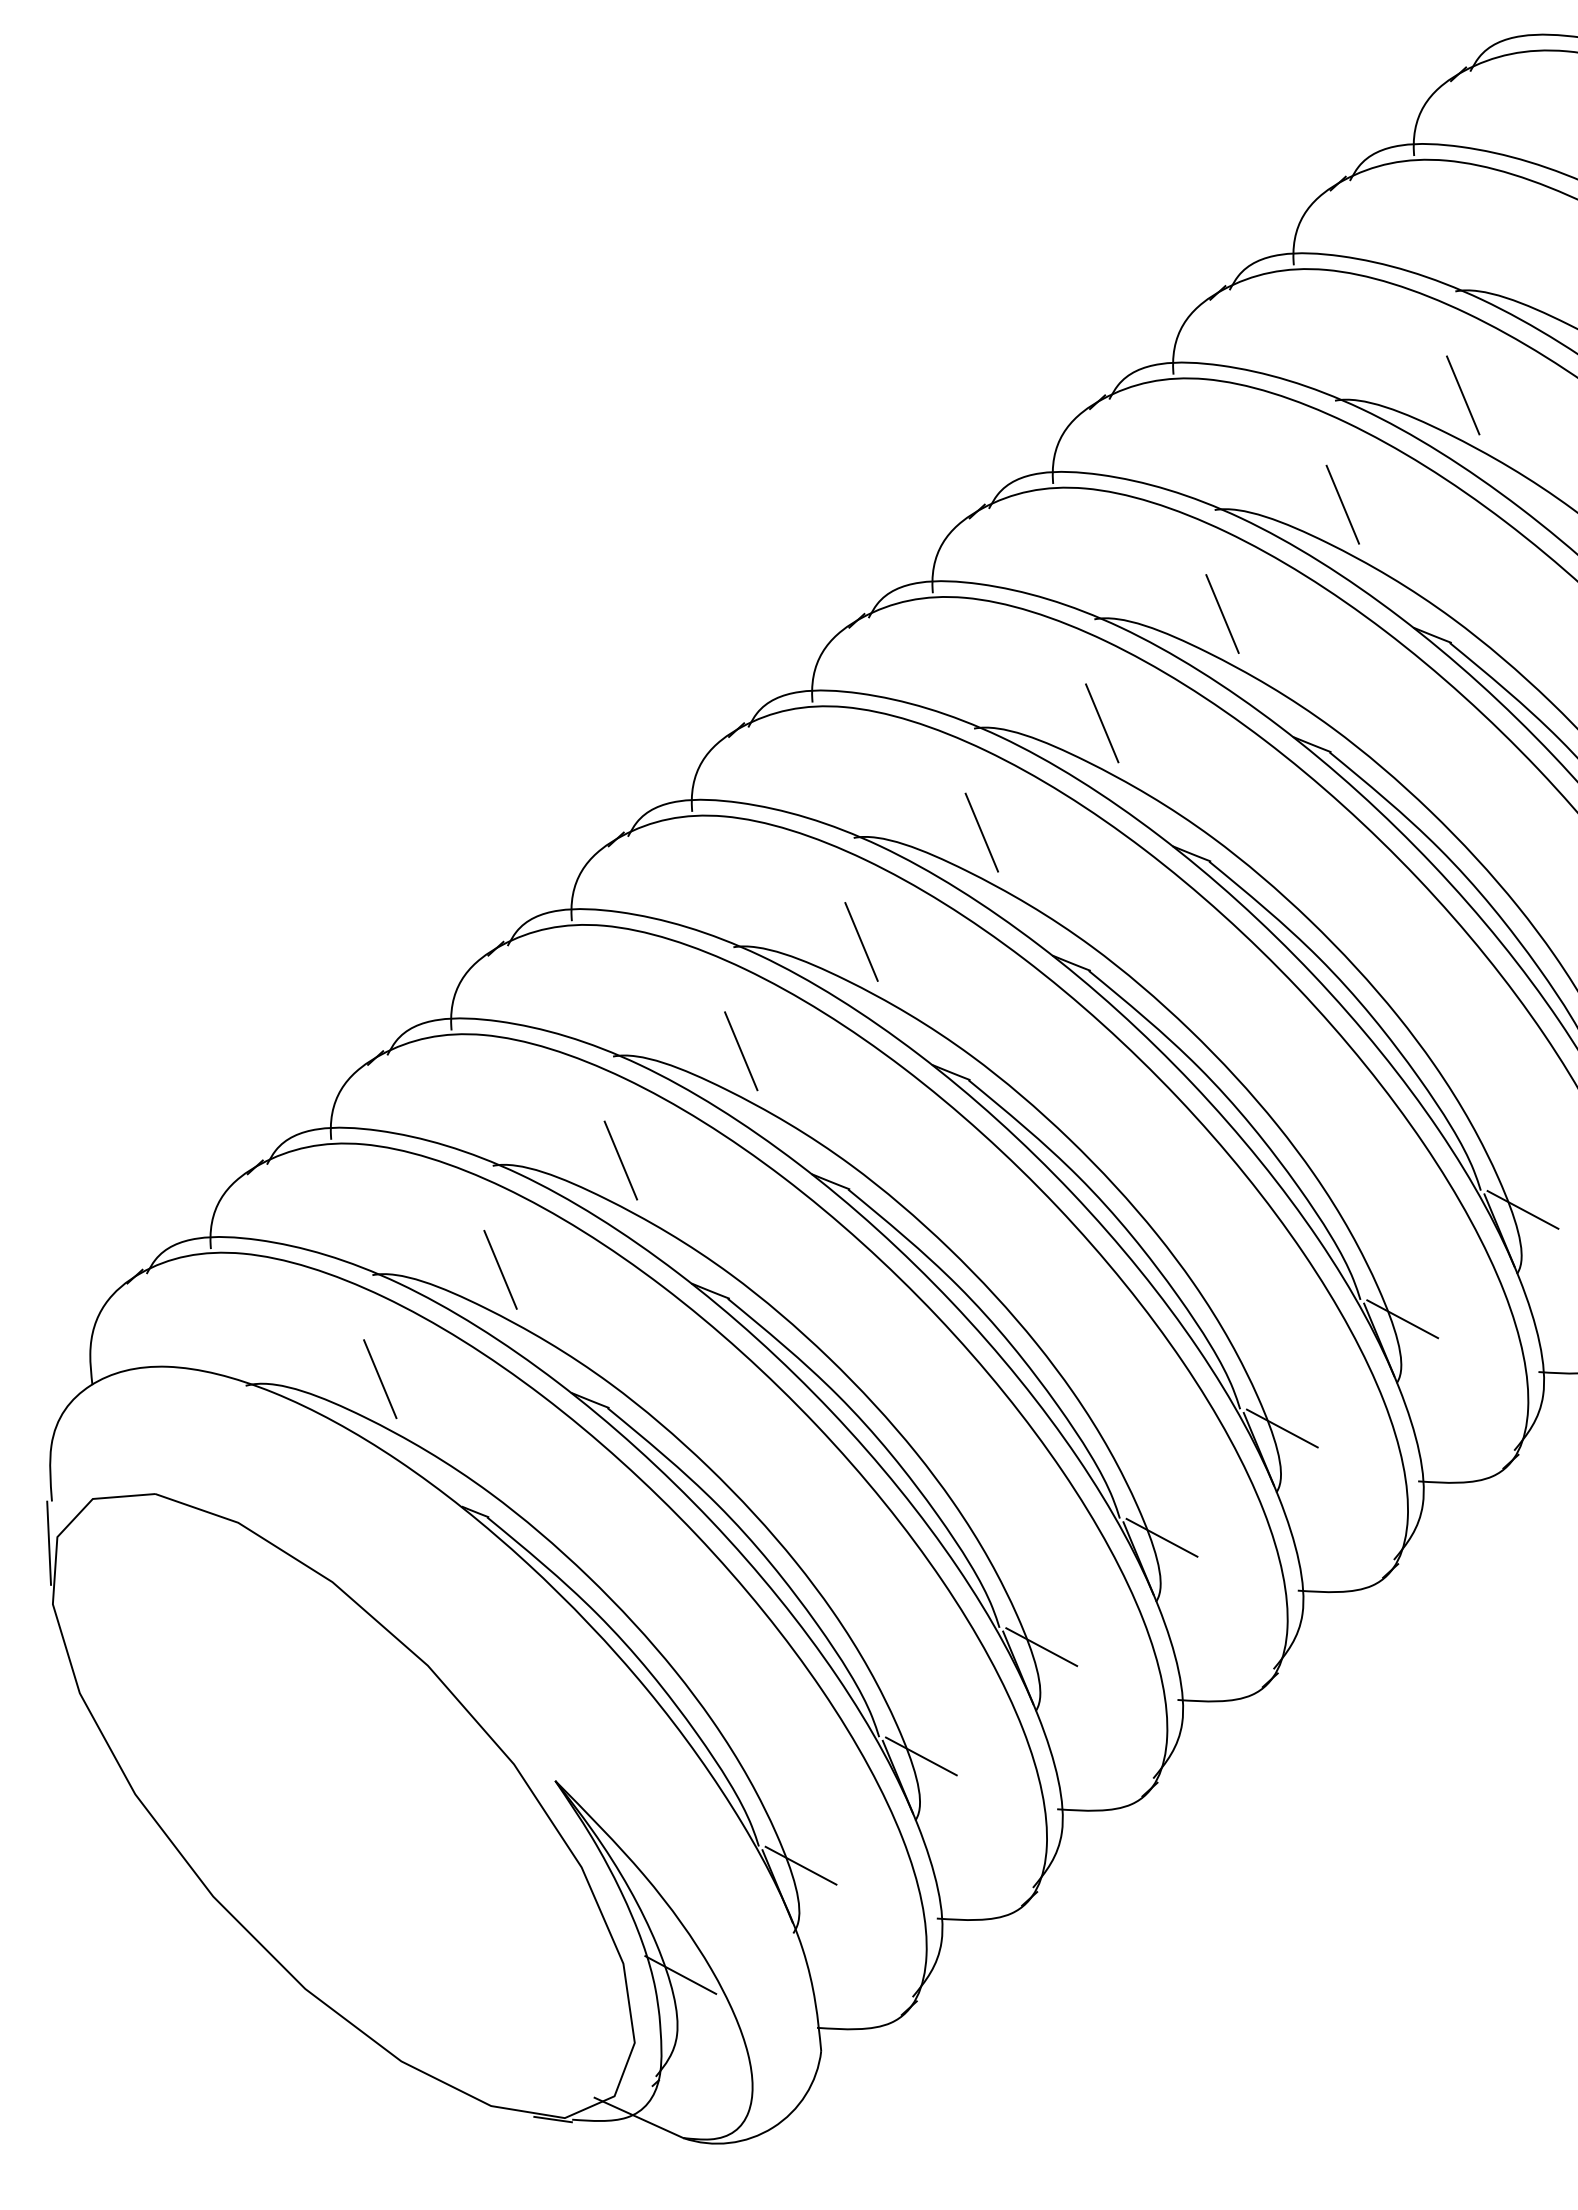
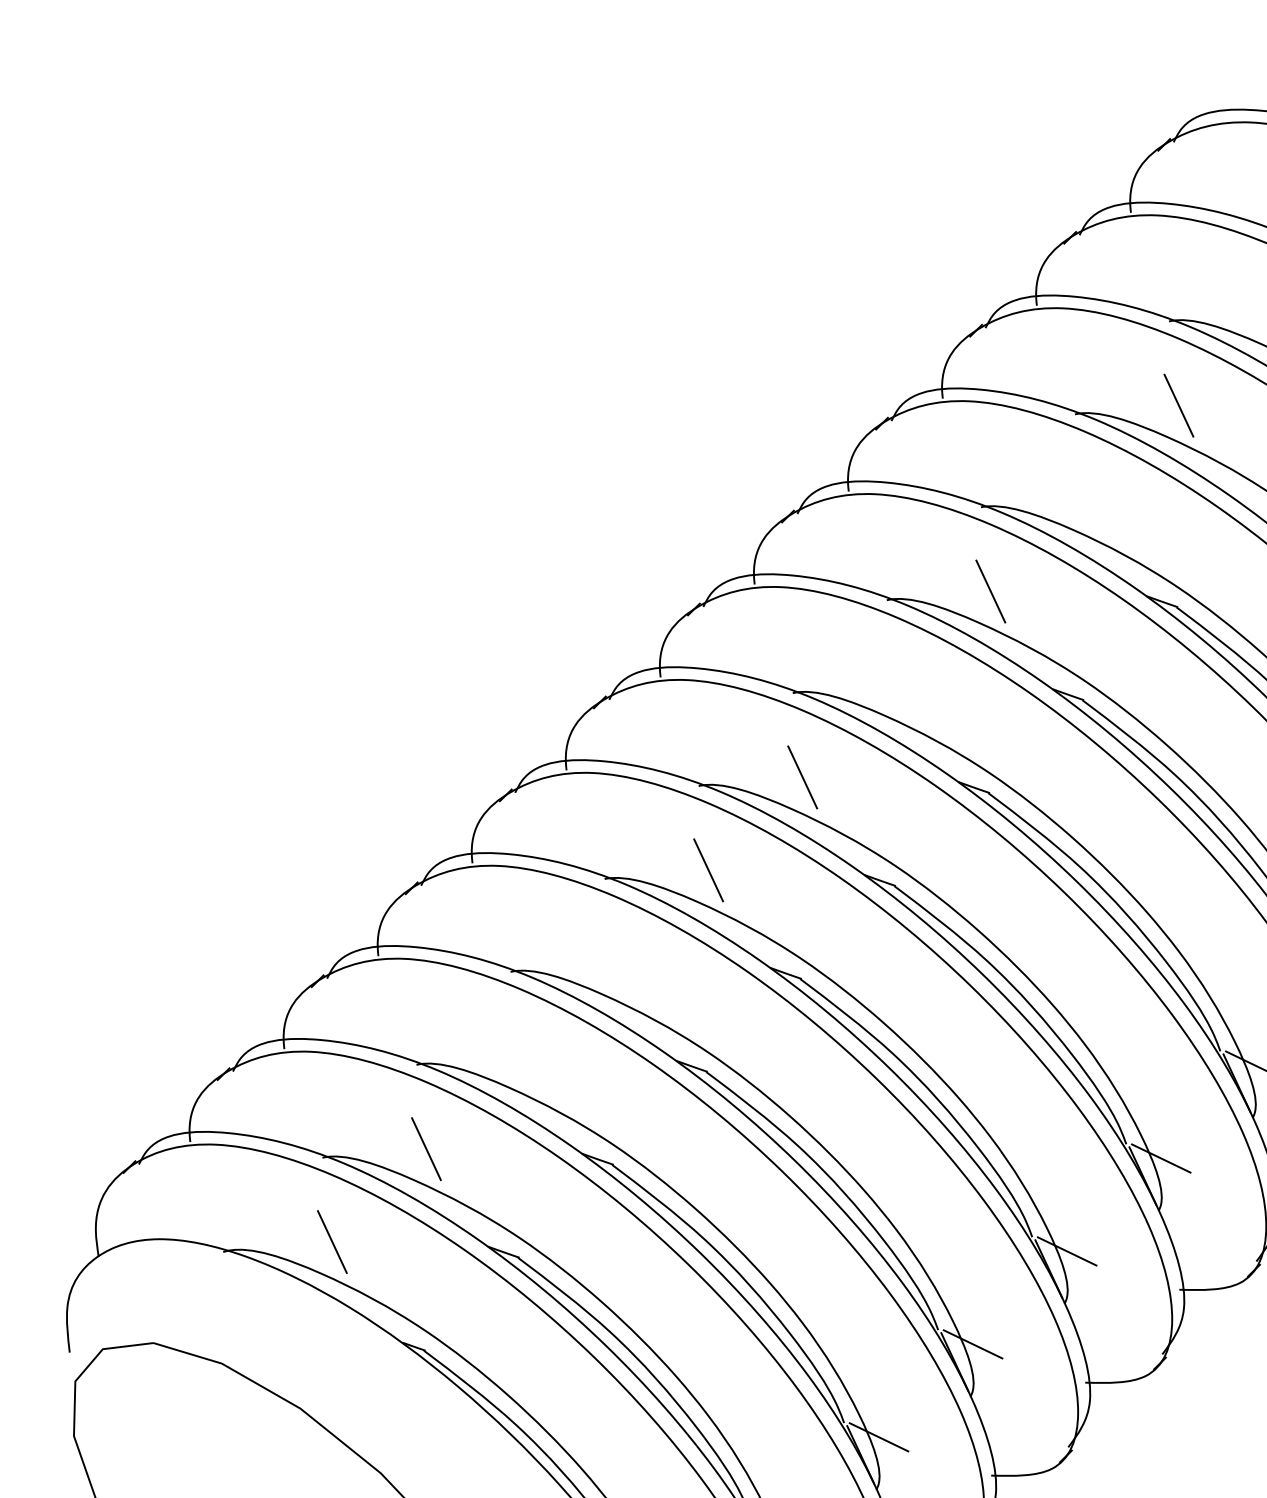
line: (1342, 504) -> (1084, 498), removed
line: (1102, 723) -> (896, 684), removed
line: (741, 1051) -> (614, 963), removed
line: (620, 1160) -> (520, 1056), removed
line: (49, 1542) -> (69, 1386), removed

